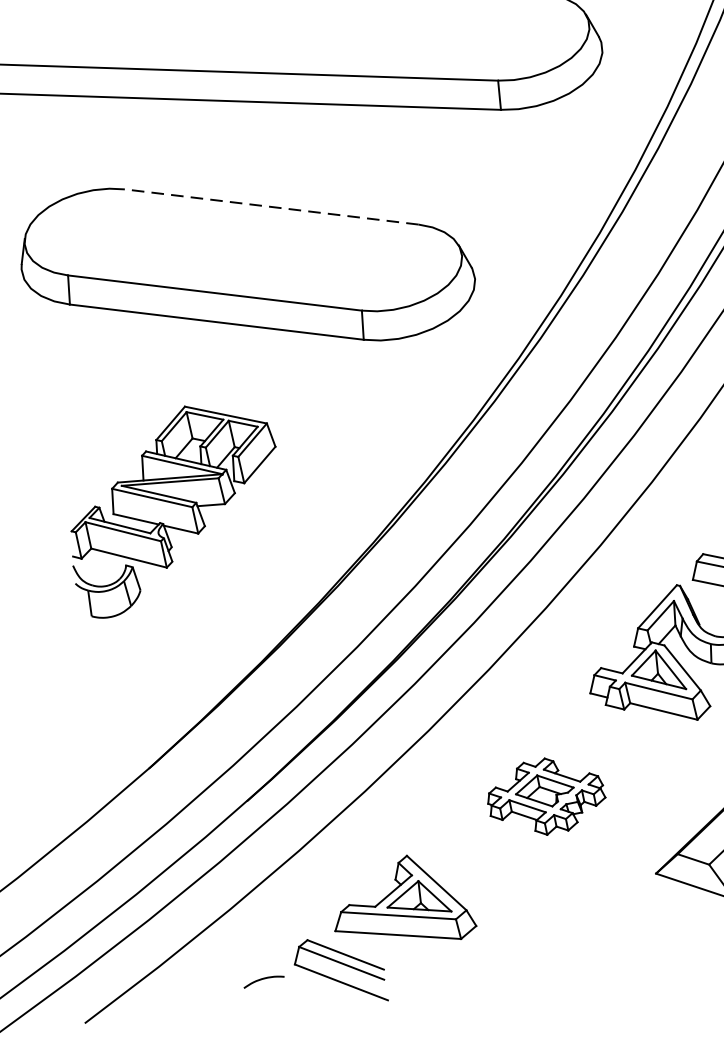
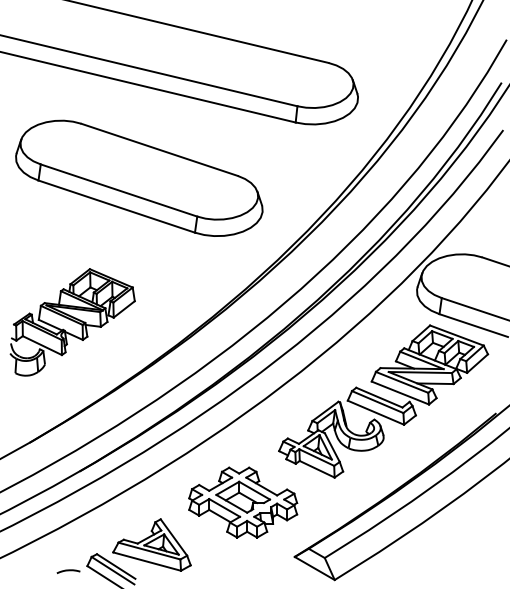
line: (271, 206) -> (159, 149), dashed -> solid
part: (173, 506) -> (72, 322), moved
part: (546, 796) -> (243, 502), size x1.67

